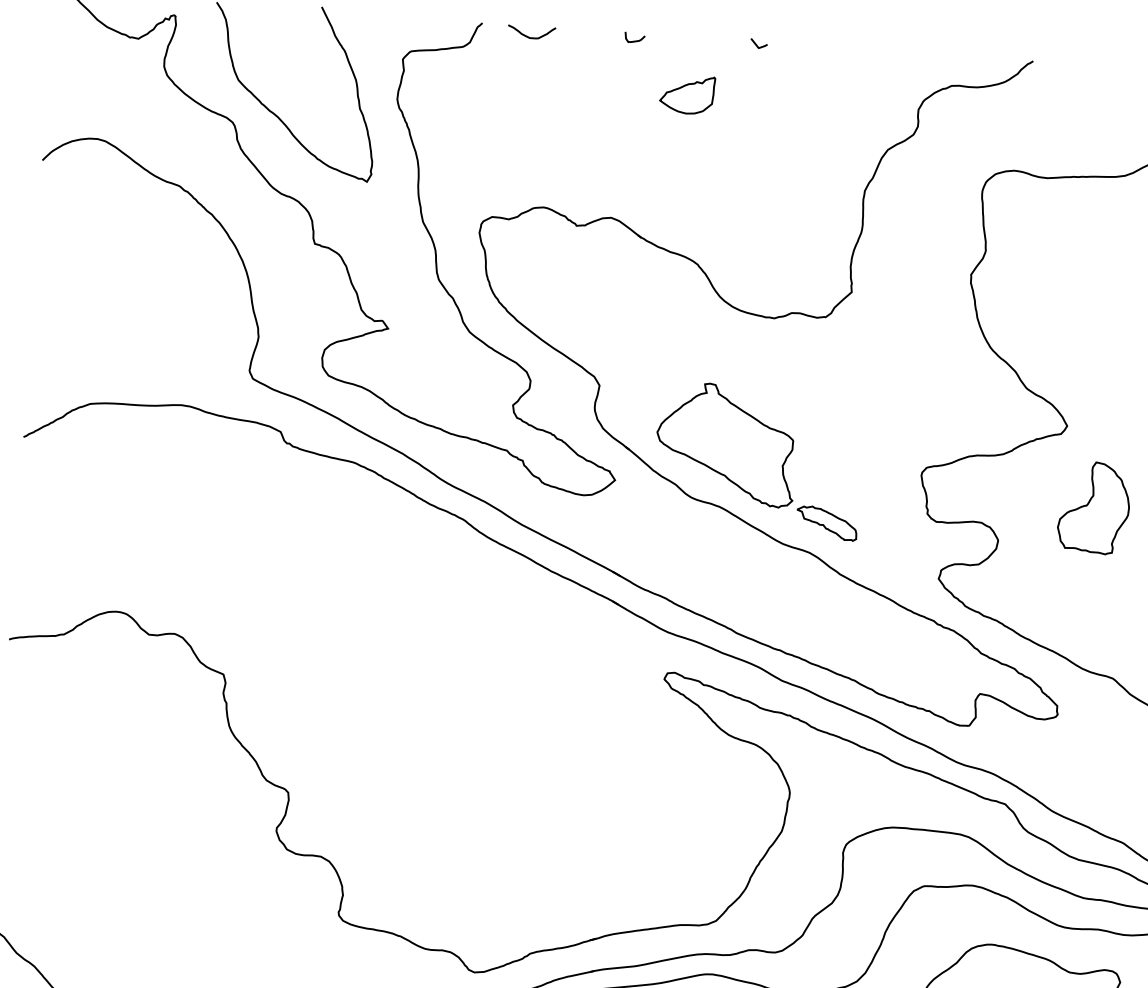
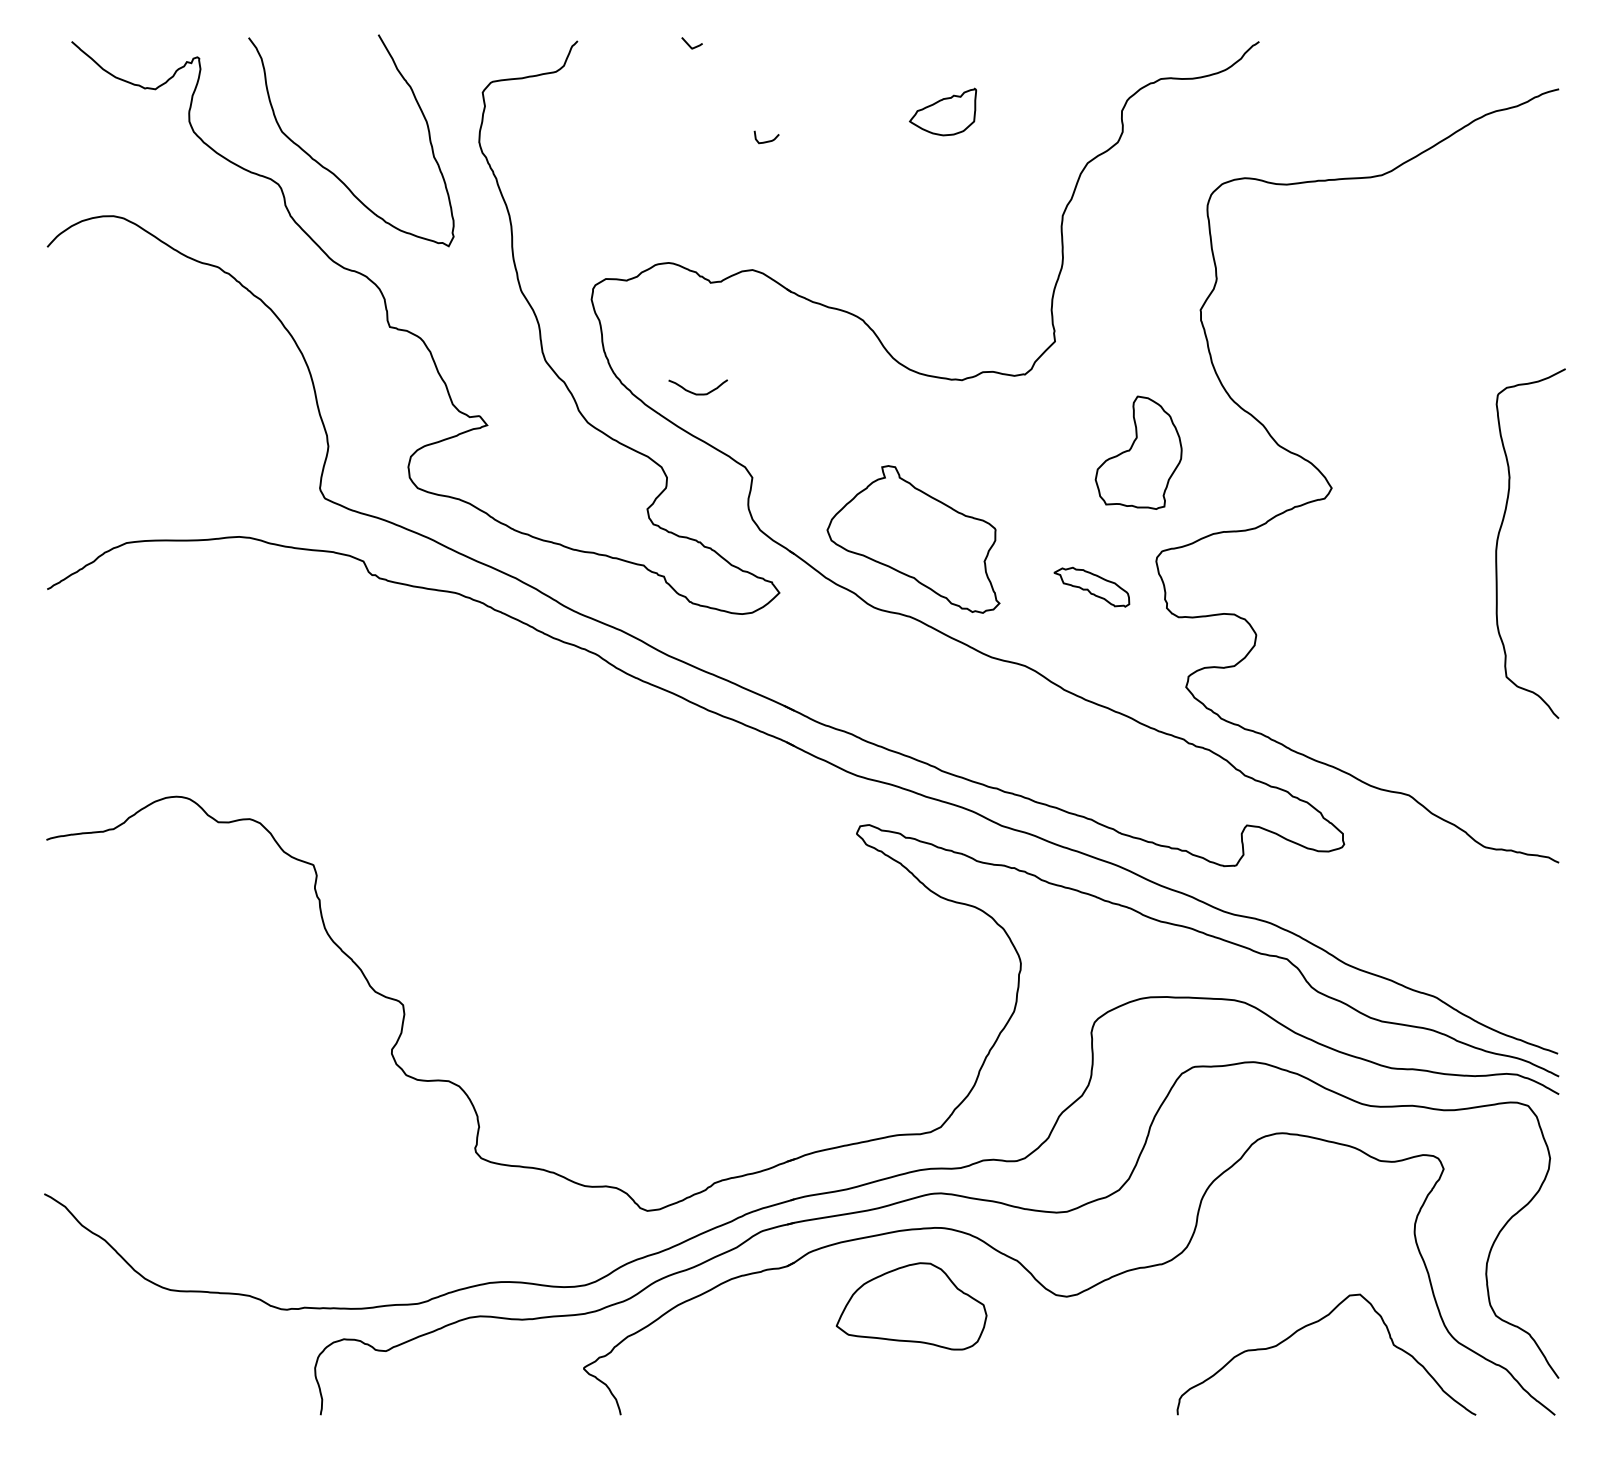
curve: (528, 36) -> (694, 392), moved
curve: (635, 40) -> (767, 140), moved
curve: (756, 44) -> (689, 44), moved
part: (686, 94) -> (942, 111), moved
part: (1093, 507) -> (1138, 452), moved
part: (826, 522) -> (1091, 586), moved

